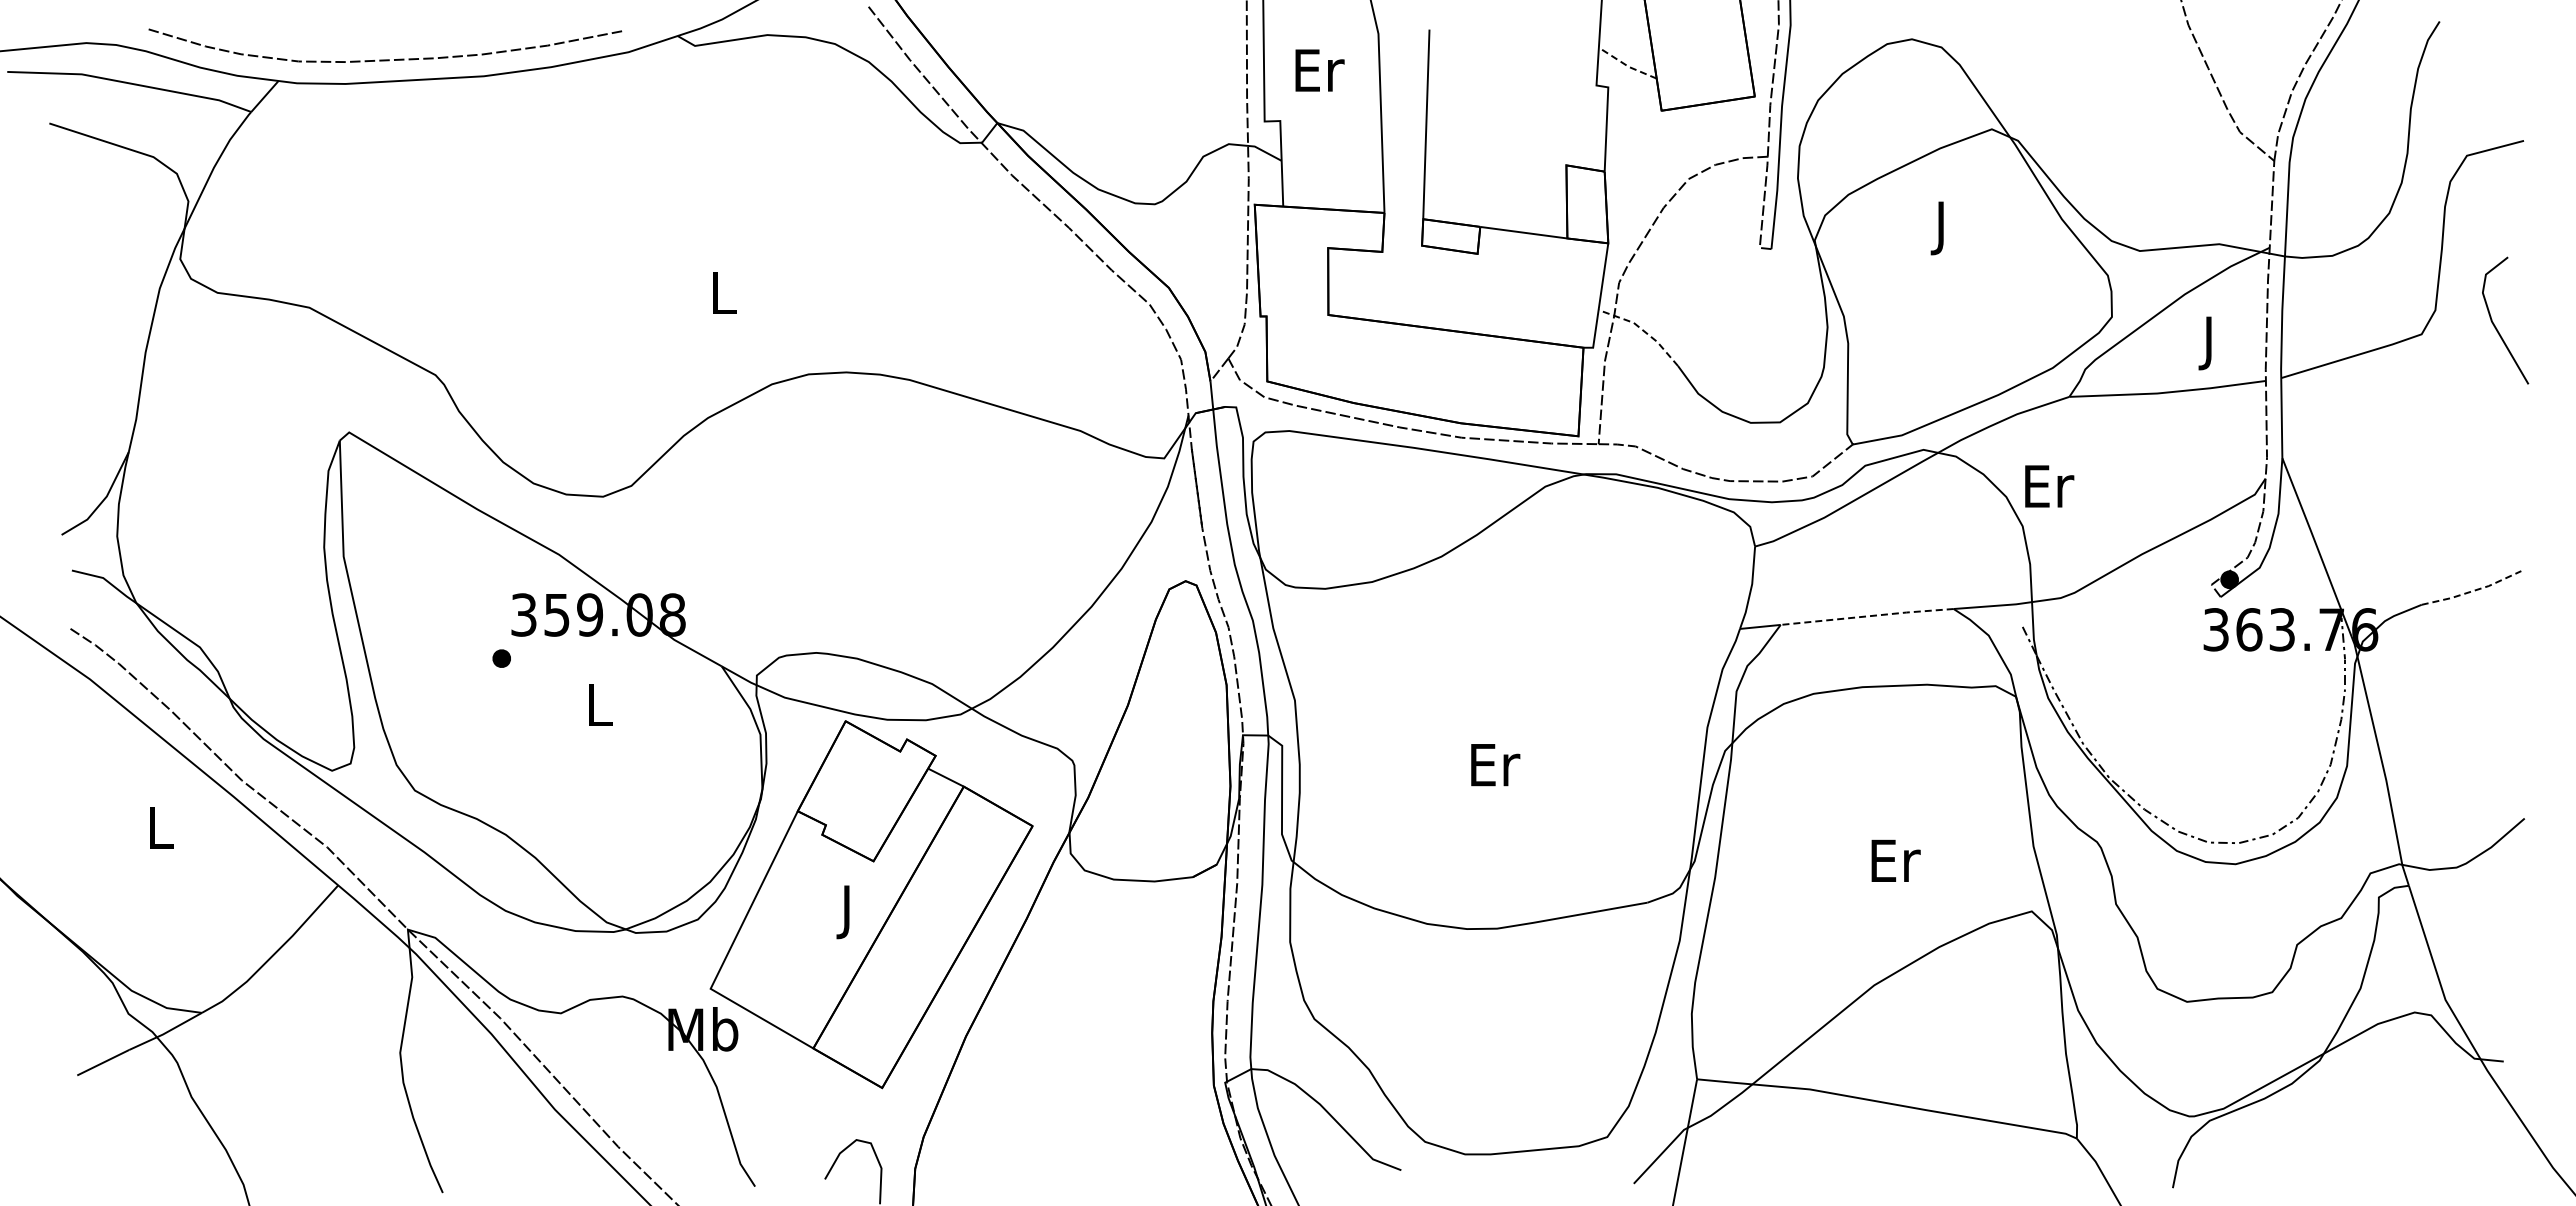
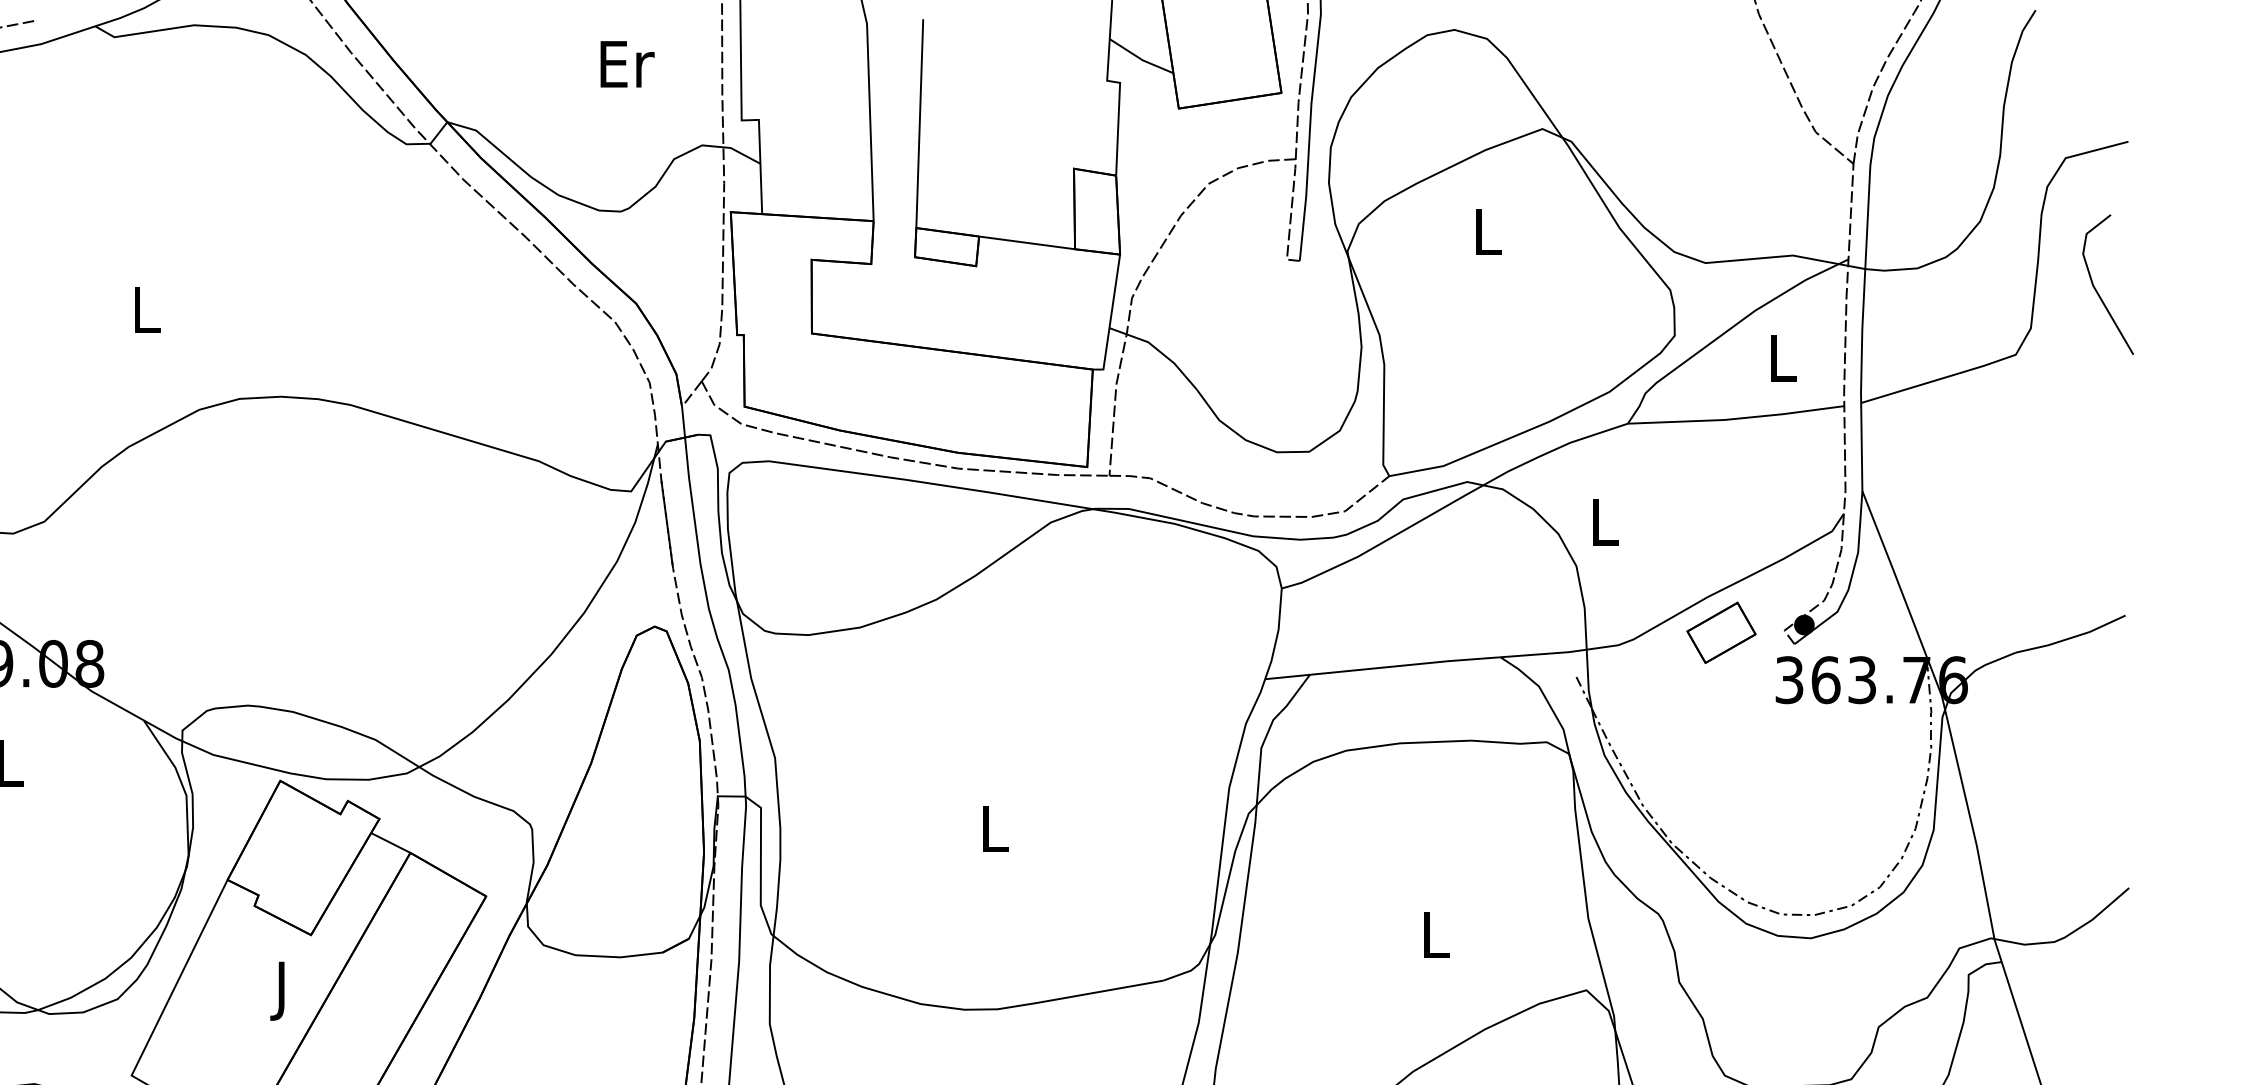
line: (1627, 65) -> (1141, 58), dashed -> solid
text: (1319, 70) -> (627, 64), moved
text: (1942, 228) -> (1488, 238), J -> L
line: (2495, 325) -> (2097, 290), moved
line: (1642, 330) -> (1157, 350), dashed -> solid
text: (2210, 343) -> (1783, 364), J -> L
text: (2049, 486) -> (1605, 522), Er -> L
part: (2154, 586) -> (1721, 632), added
line: (2472, 591) -> (2071, 637), dashed -> solid
line: (1868, 616) -> (1406, 665), dashed -> solid
text: (1495, 765) -> (995, 829), Er -> L
text: (1895, 860) -> (1436, 934), Er -> L

